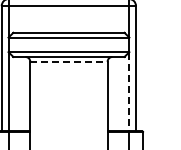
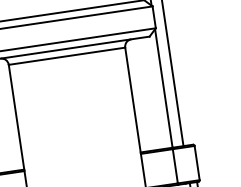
line: (68, 61) -> (66, 55), dashed -> solid
line: (128, 92) -> (163, 89), dashed -> solid

